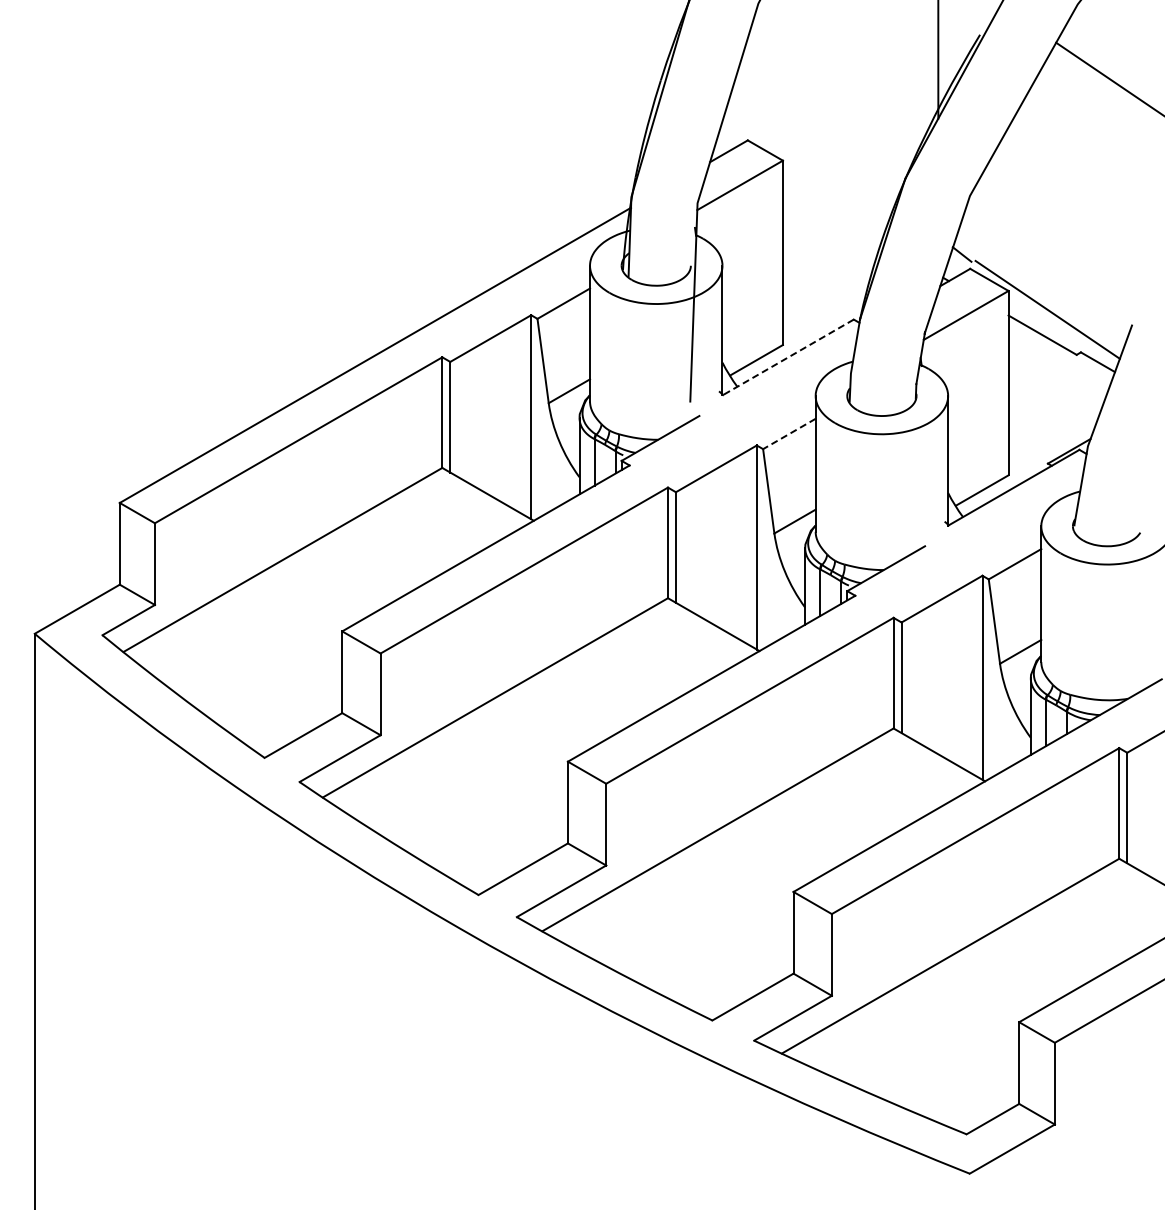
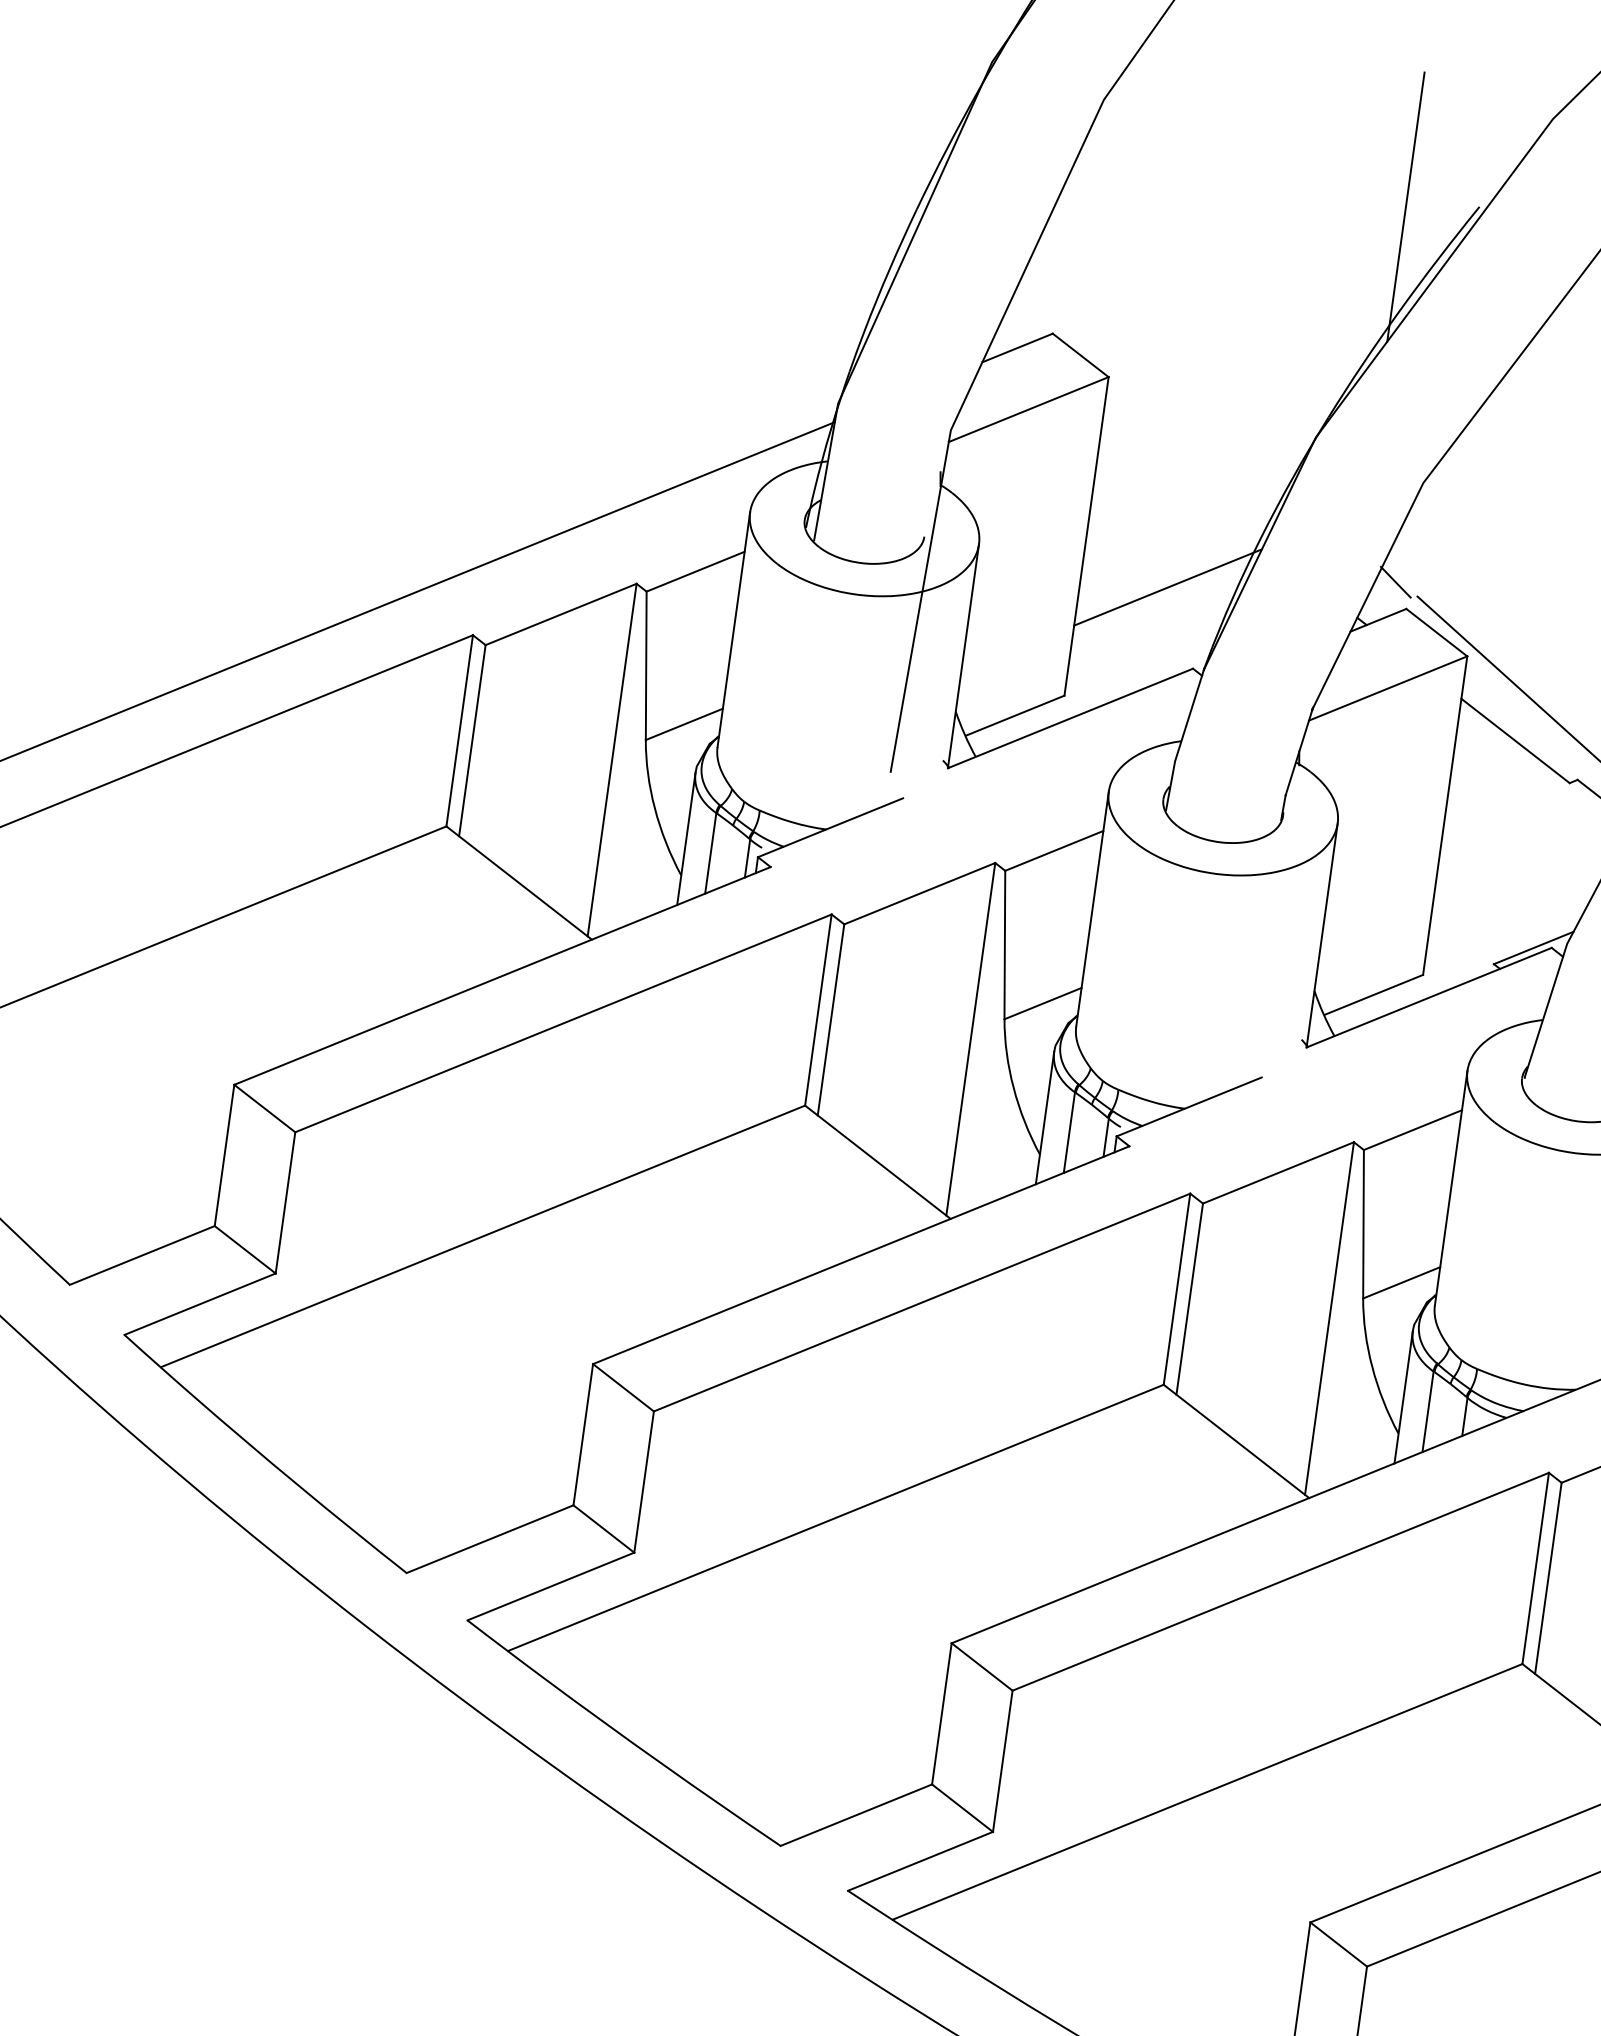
line: (832, 275) -> (1166, 587), added
line: (788, 357) -> (1071, 718), dashed -> solid
line: (788, 434) -> (1052, 851), dashed -> solid

